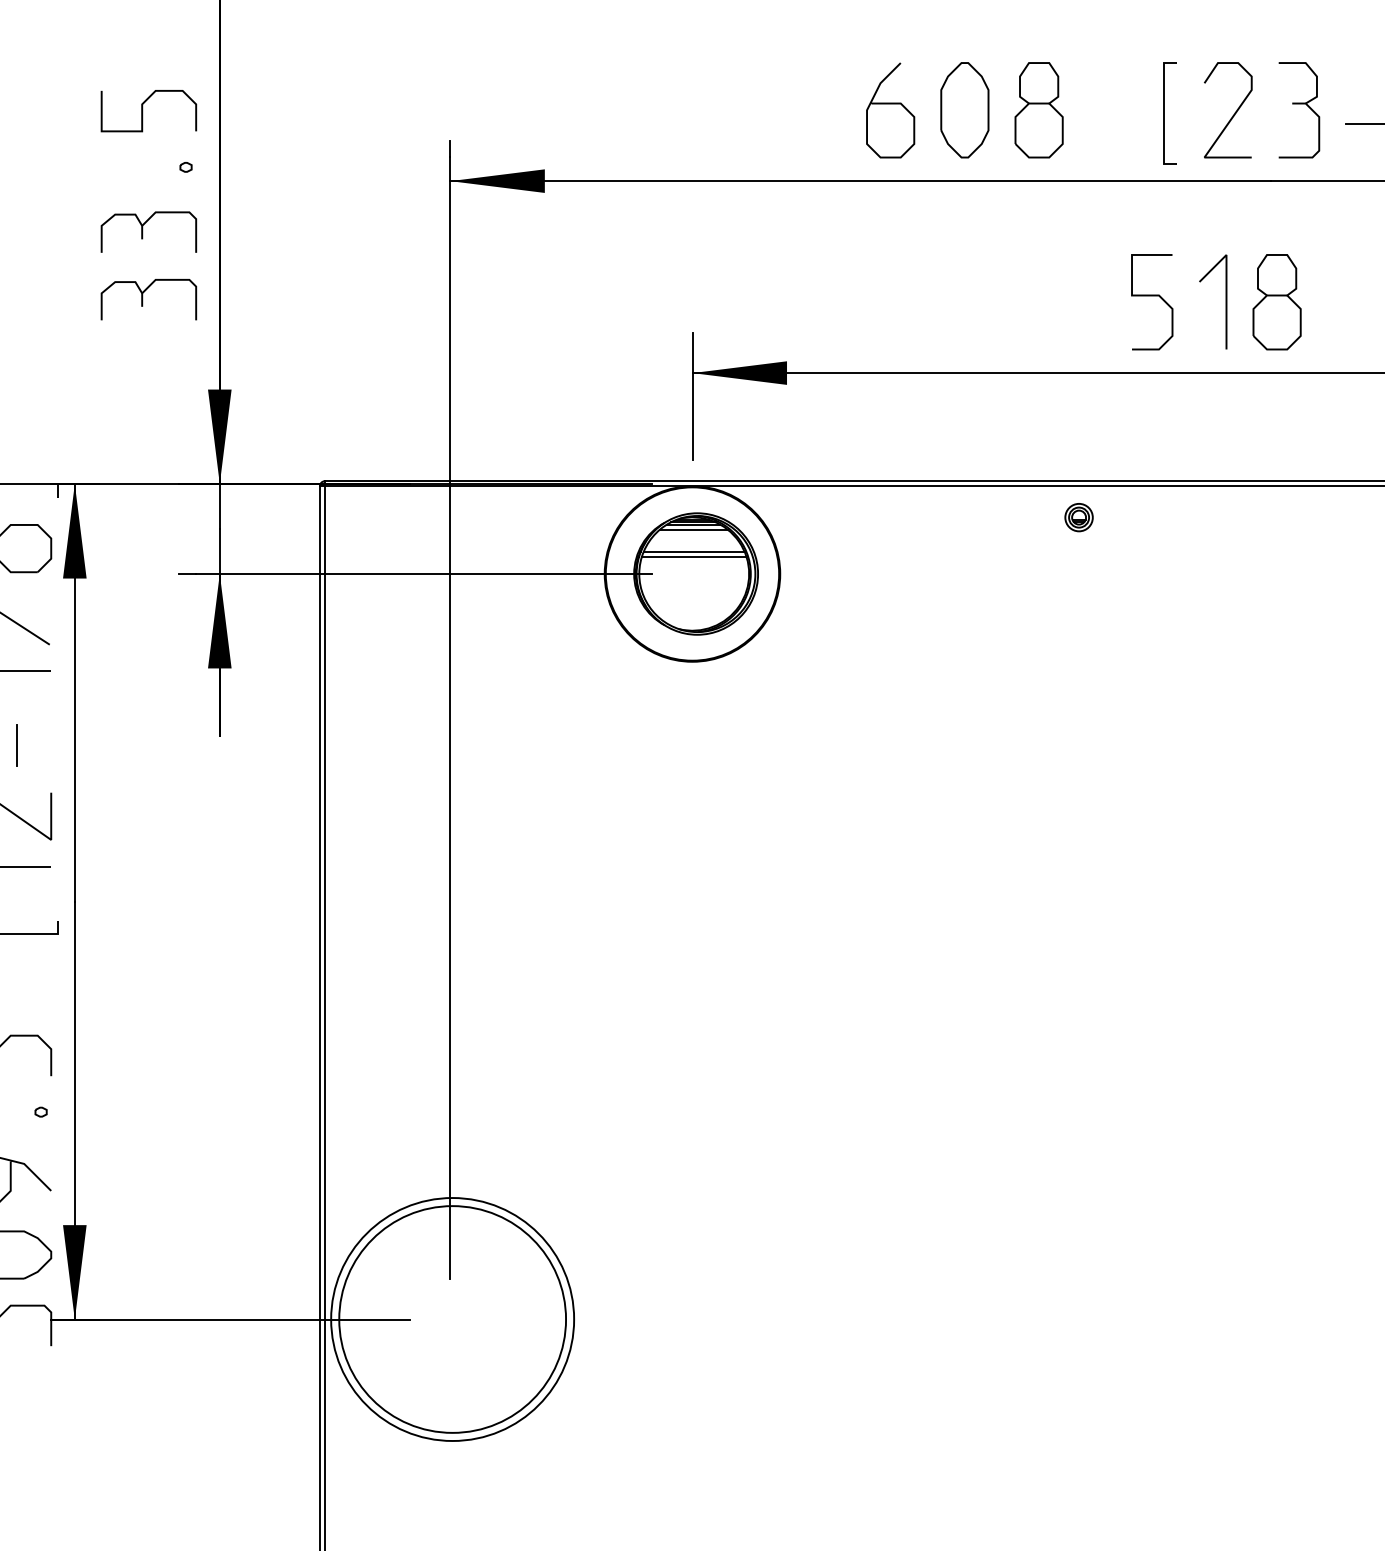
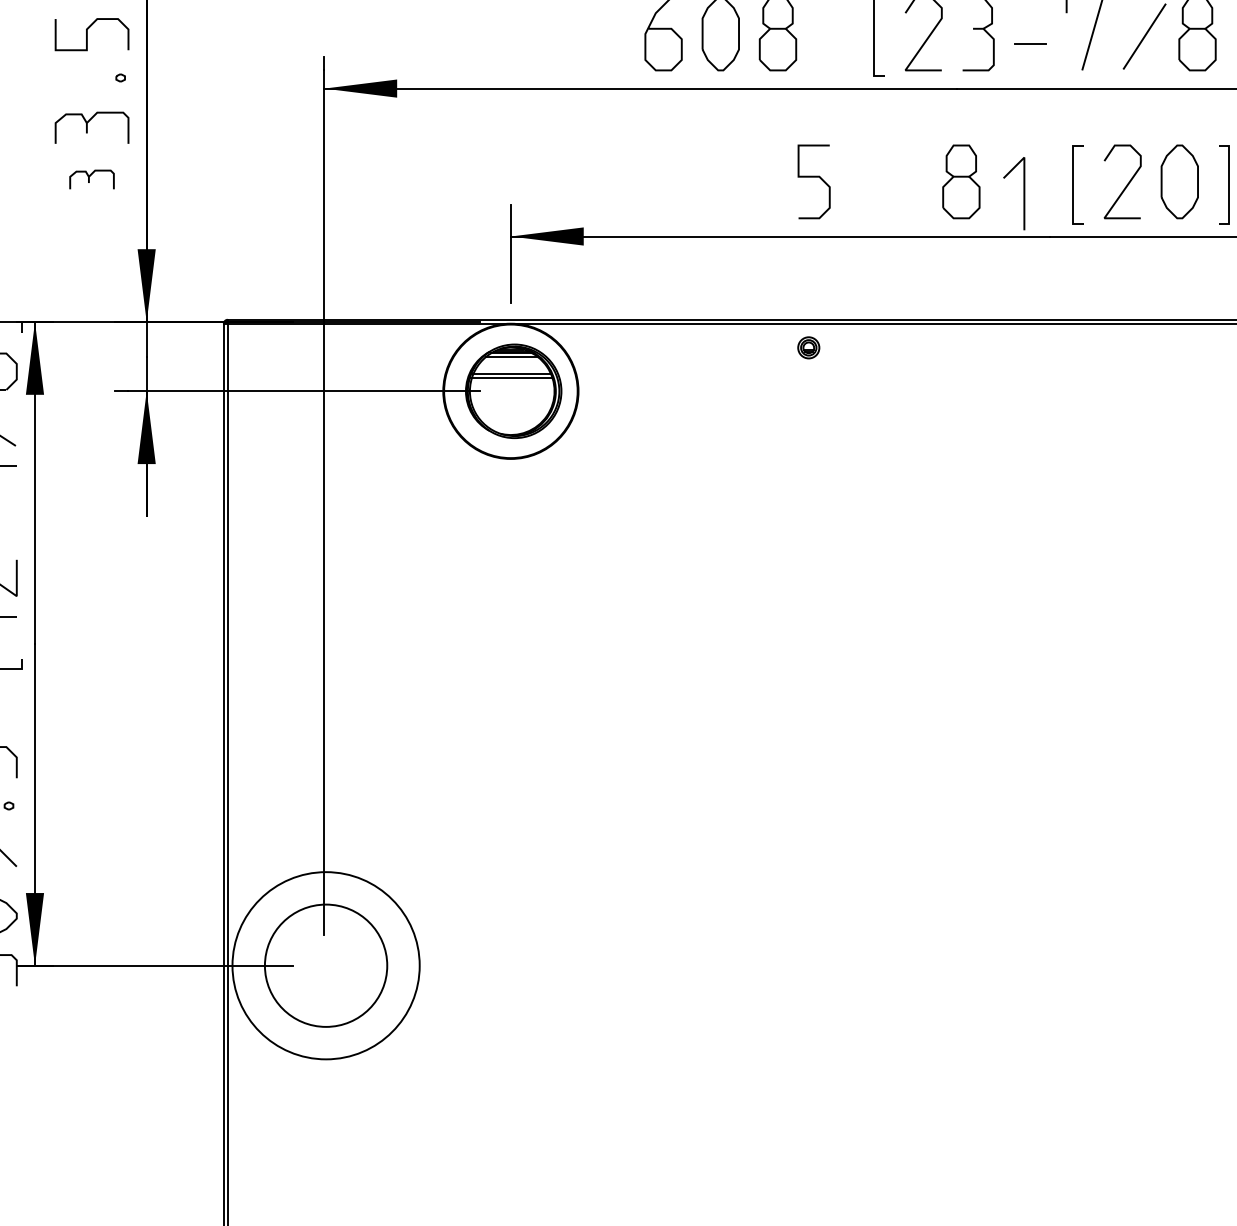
curve: (1151, 296) -> (813, 177), moved
part: (148, 299) -> (91, 179), size x0.6
line: (1225, 301) -> (1023, 193), moved
circle: (451, 1319) -> (325, 965), size x0.7

